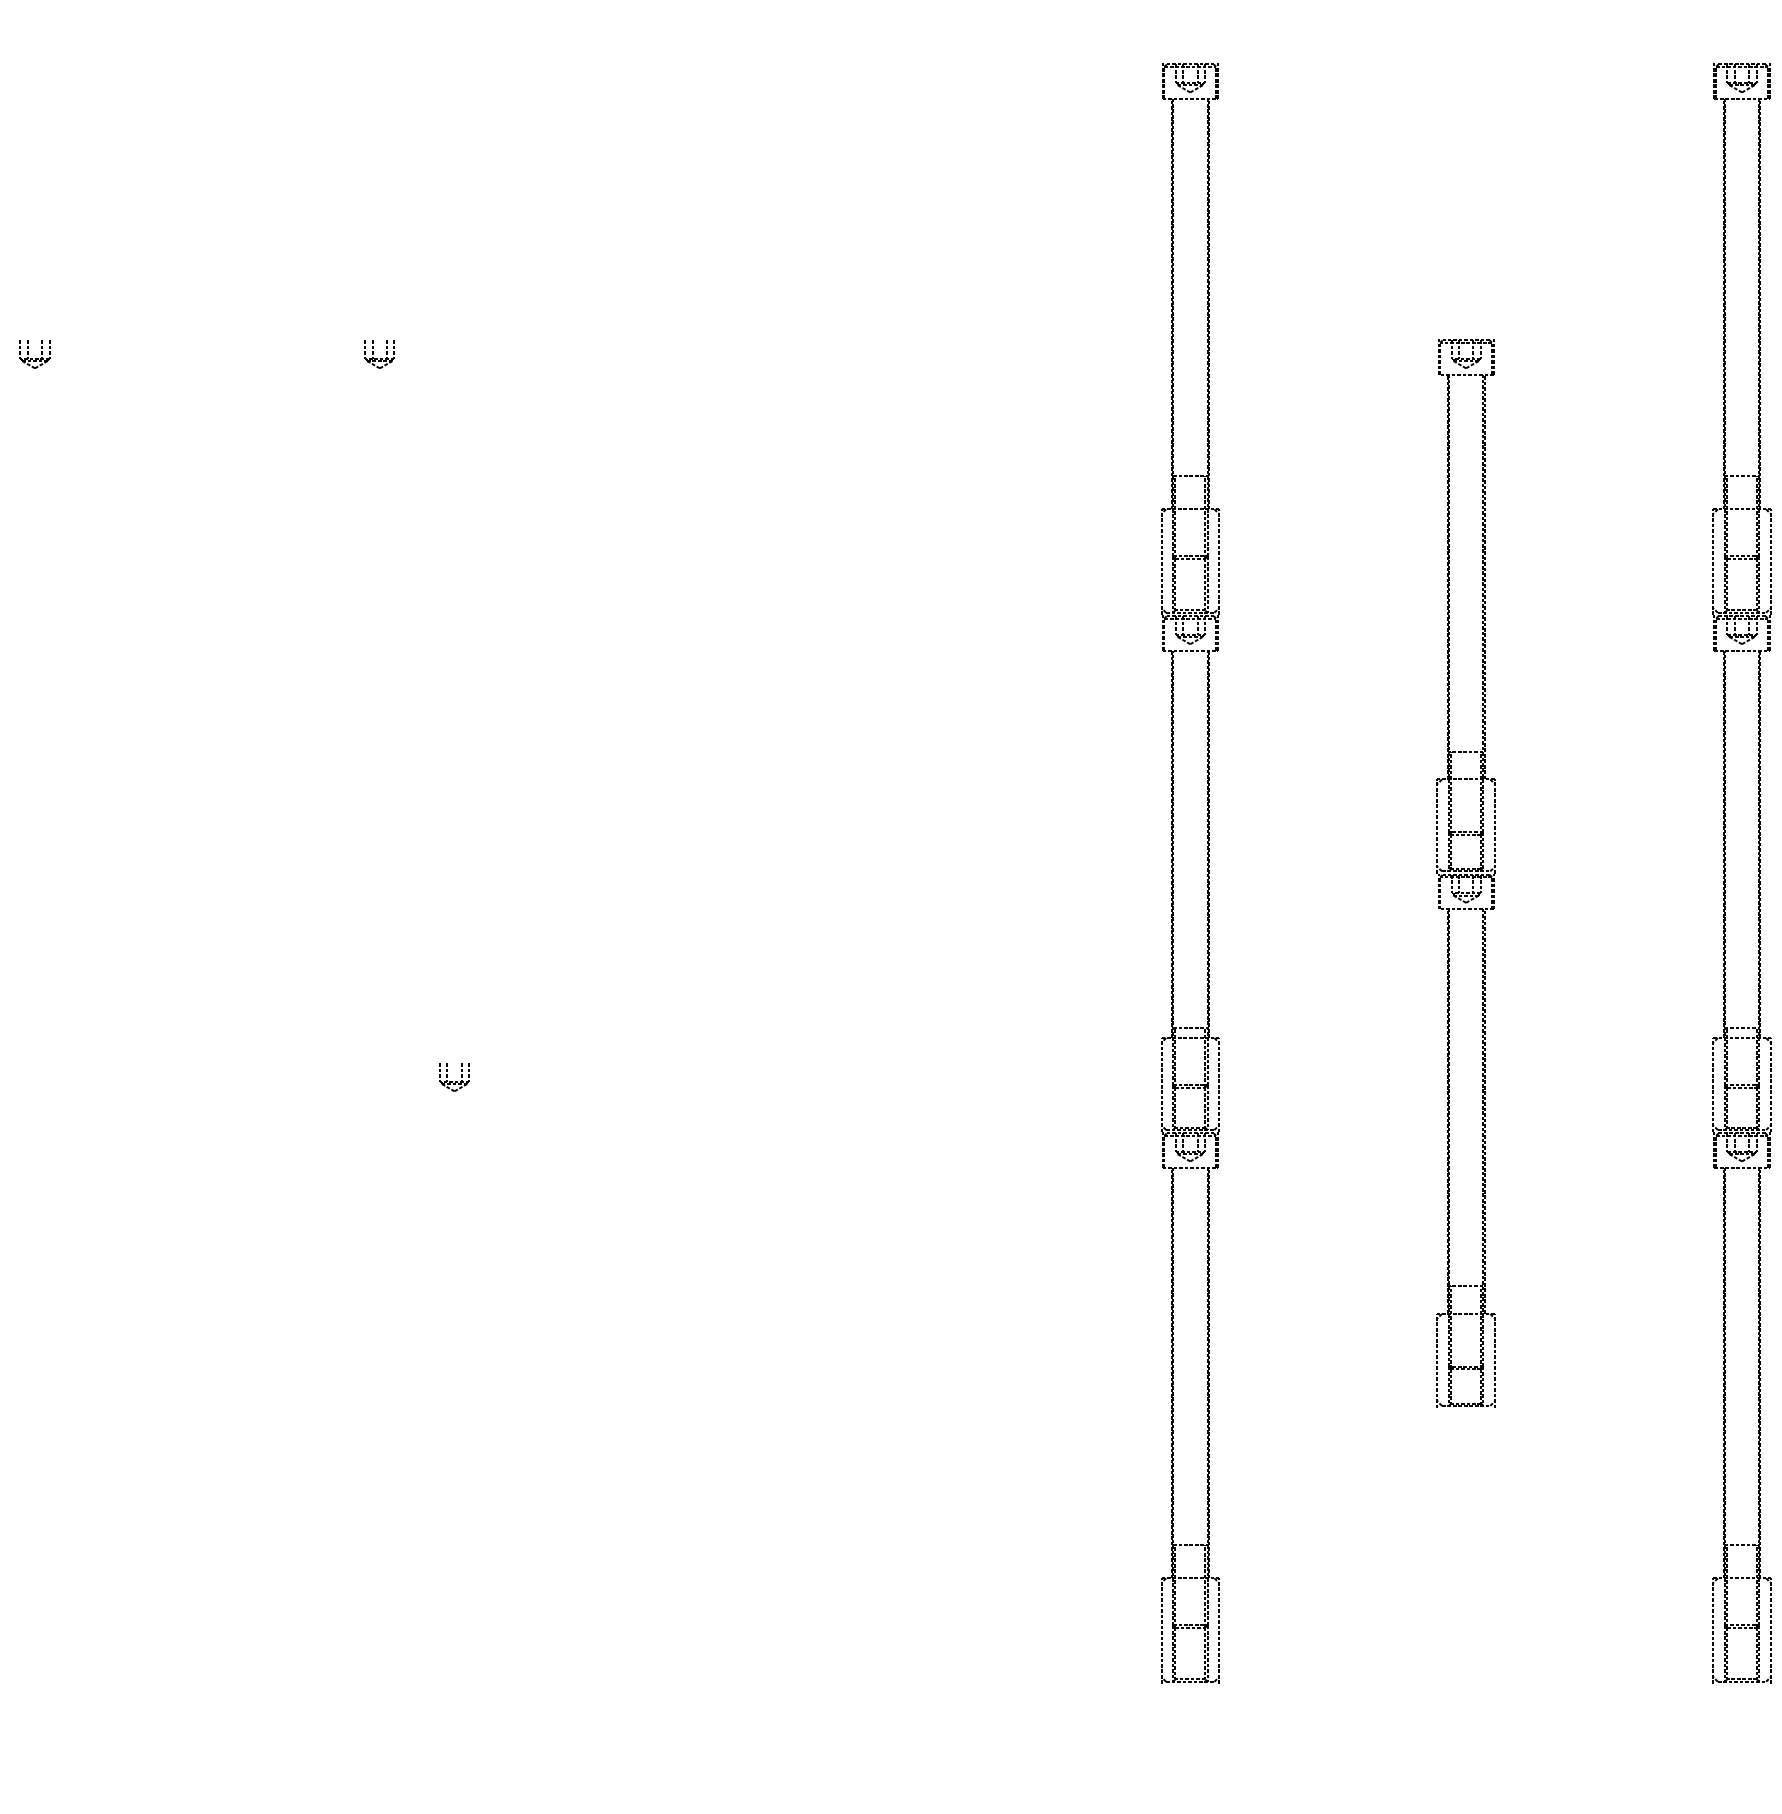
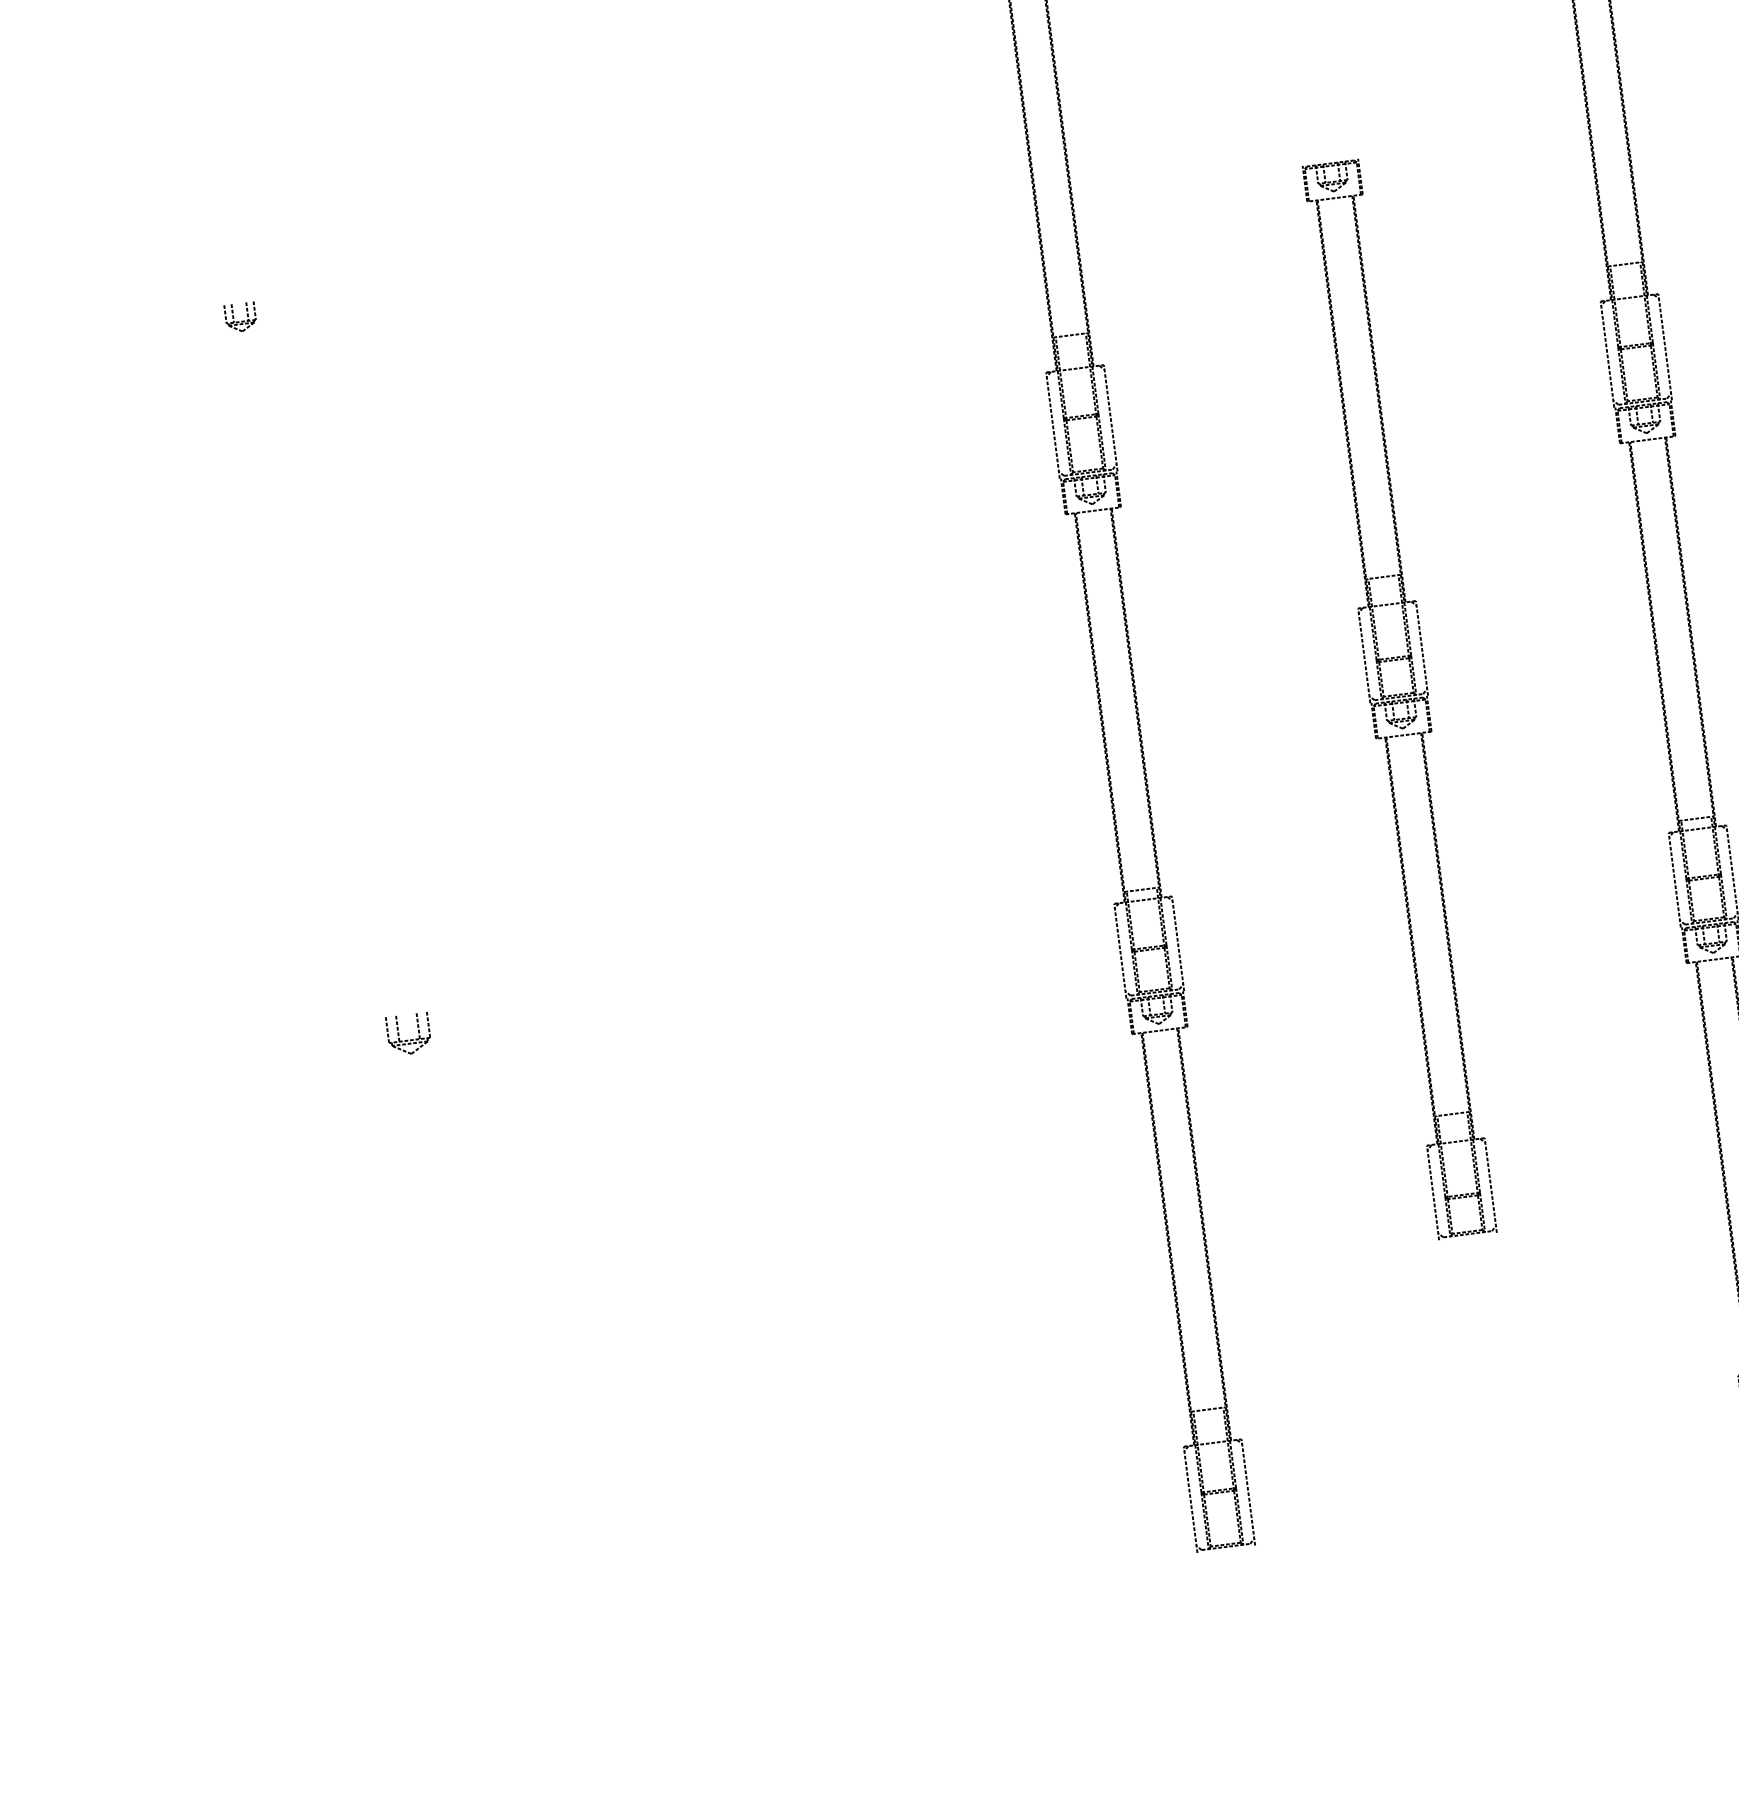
part: (454, 1077) -> (408, 1034), size x1.4

